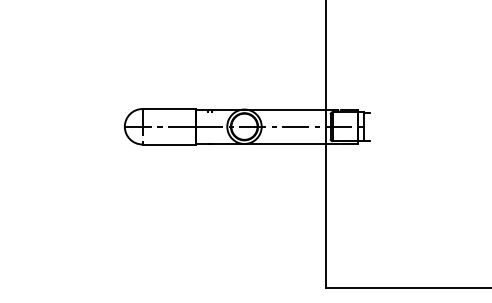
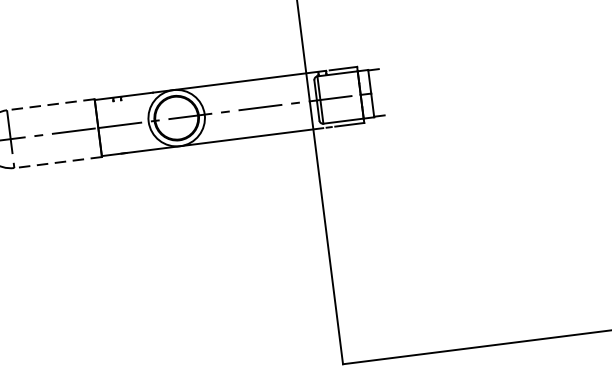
line: (169, 109) -> (51, 105), solid -> dashed
line: (169, 144) -> (58, 162), solid -> dashed

